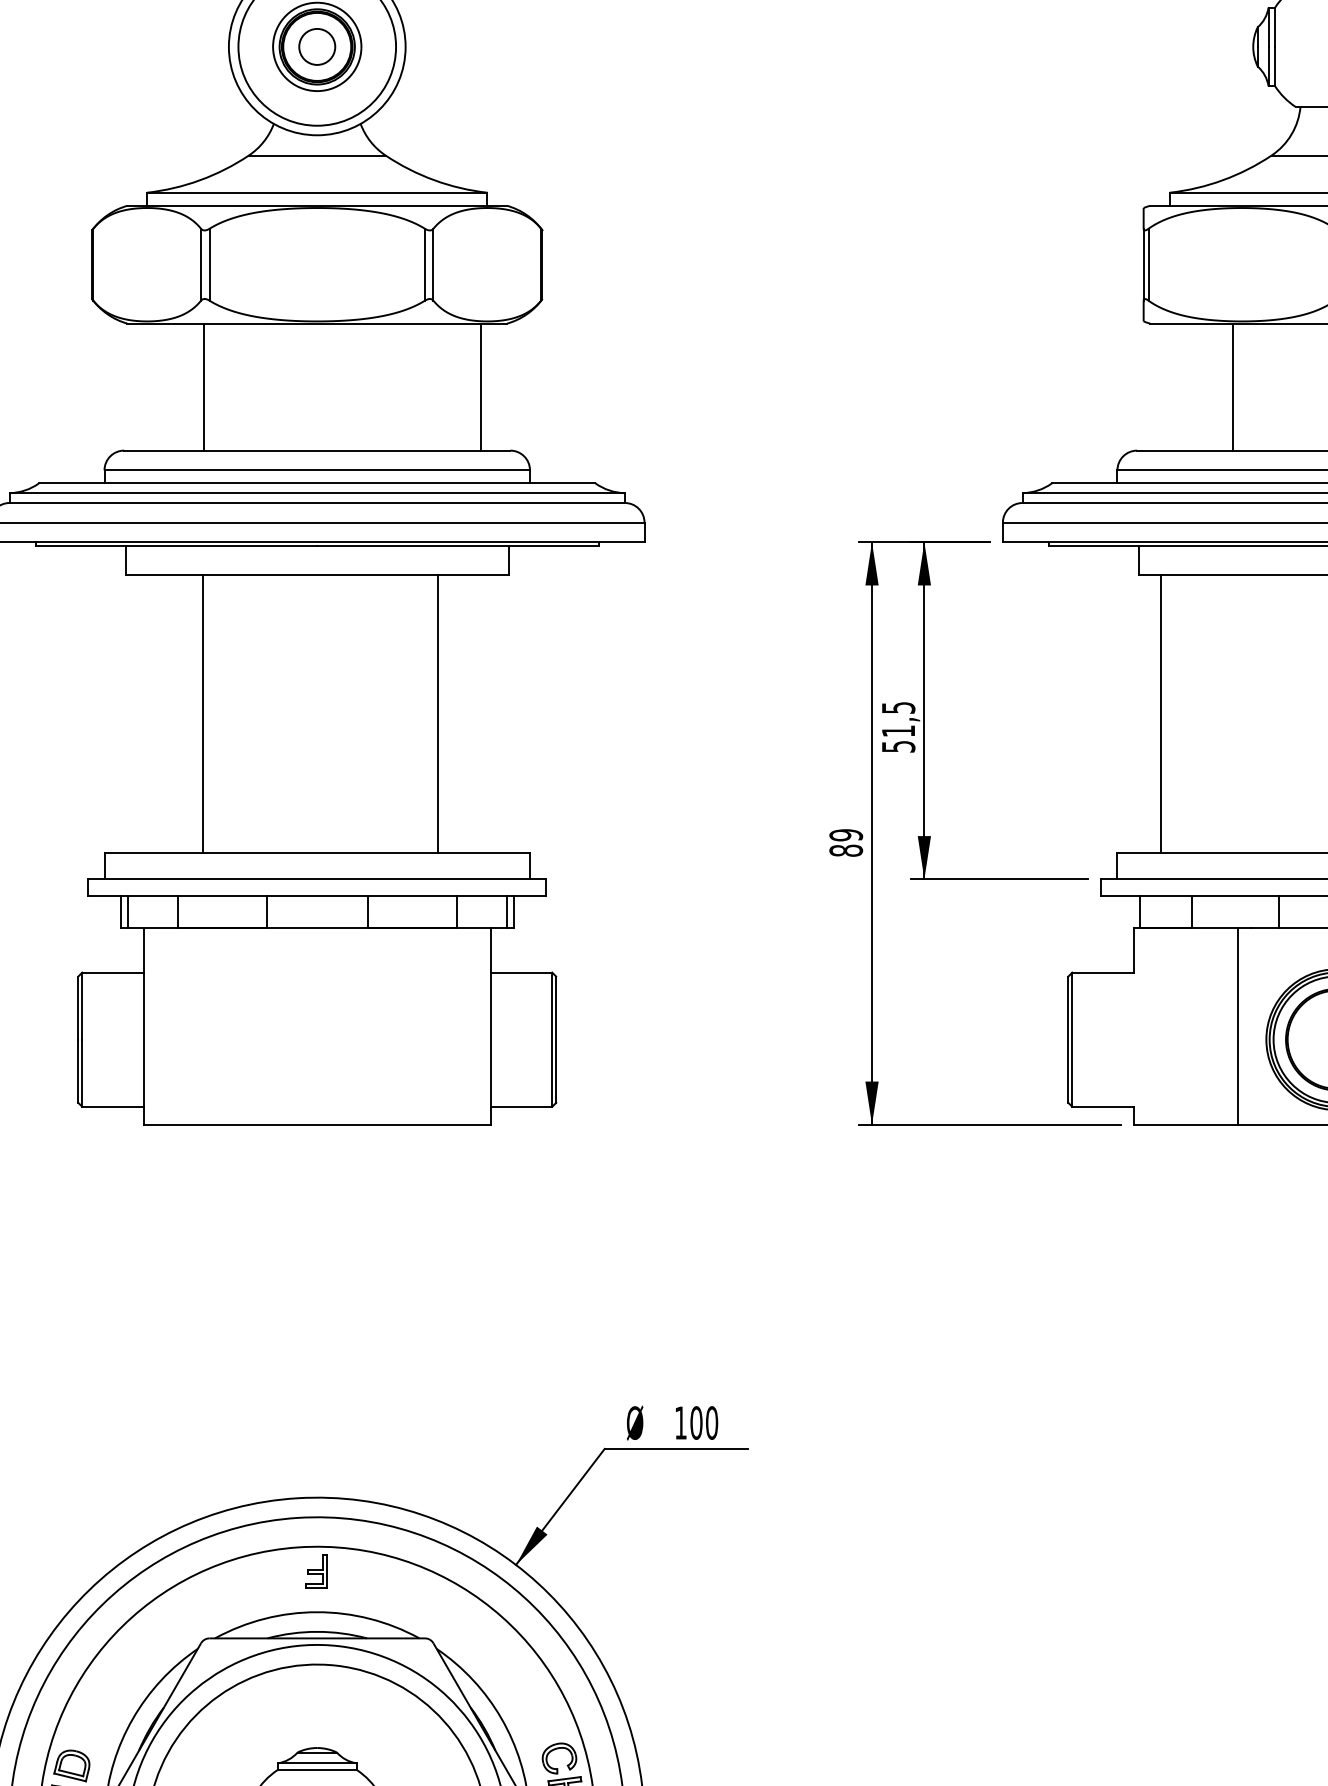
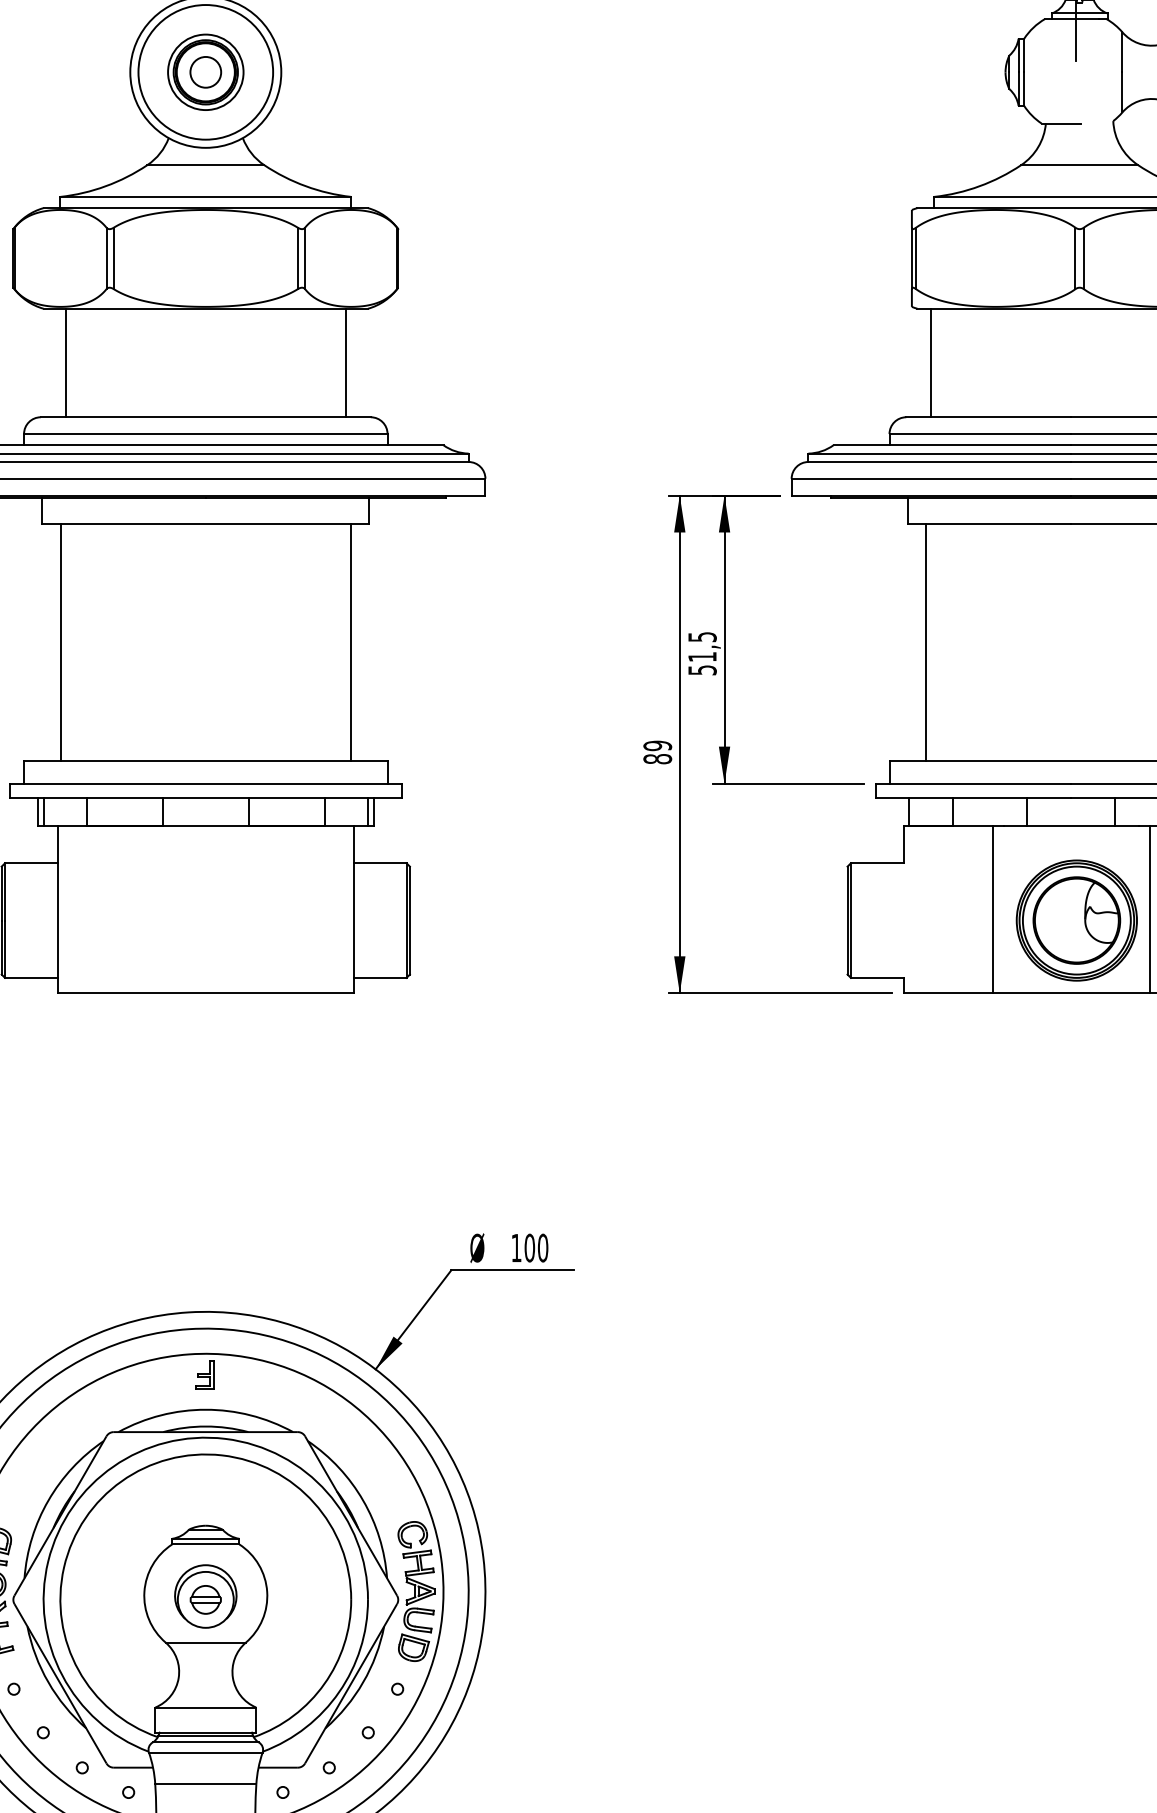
line: (204, 386) -> (66, 362), moved
line: (1233, 386) -> (931, 362), moved
line: (202, 714) -> (60, 642), moved
line: (437, 714) -> (350, 642), moved

